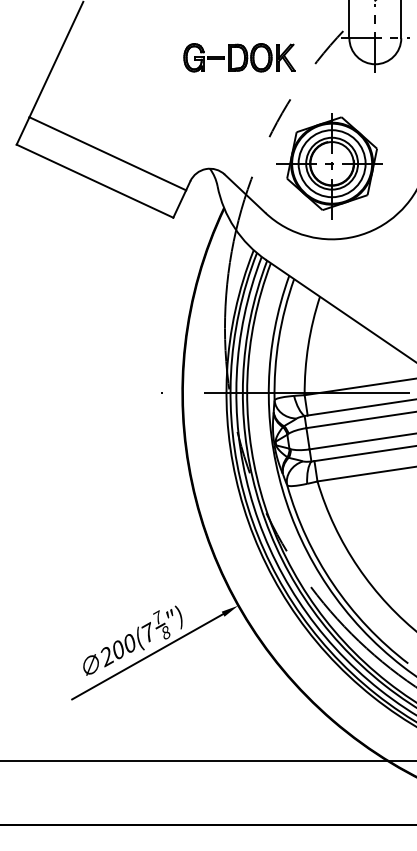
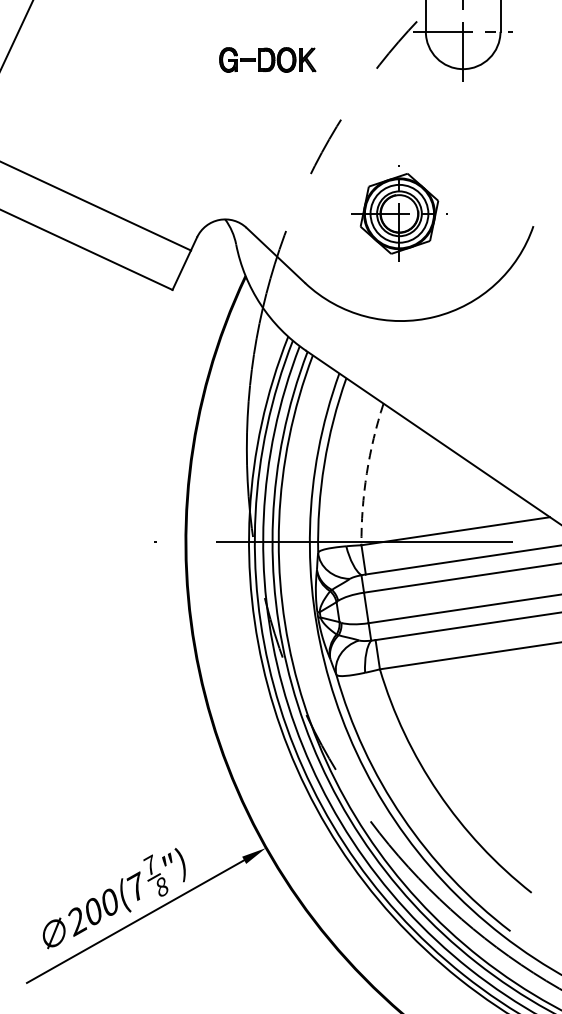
part: (239, 57) -> (267, 59), size x0.6
part: (329, 166) -> (397, 216), size x0.6
arc: (308, 345) -> (367, 473), solid -> dashed

